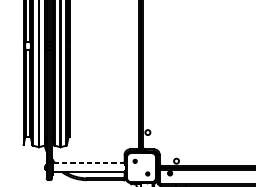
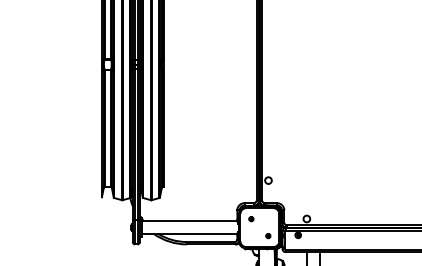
line: (88, 163) -> (189, 221), dashed -> solid

